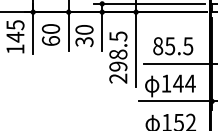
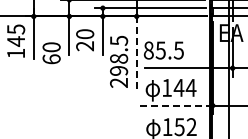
text: (50, 35) -> (51, 53), moved
text: (84, 42) -> (85, 46), 30 -> 20
text: (172, 46) -> (163, 50), moved
line: (135, 49) -> (136, 53), solid -> dashed
line: (174, 101) -> (175, 105), solid -> dashed

